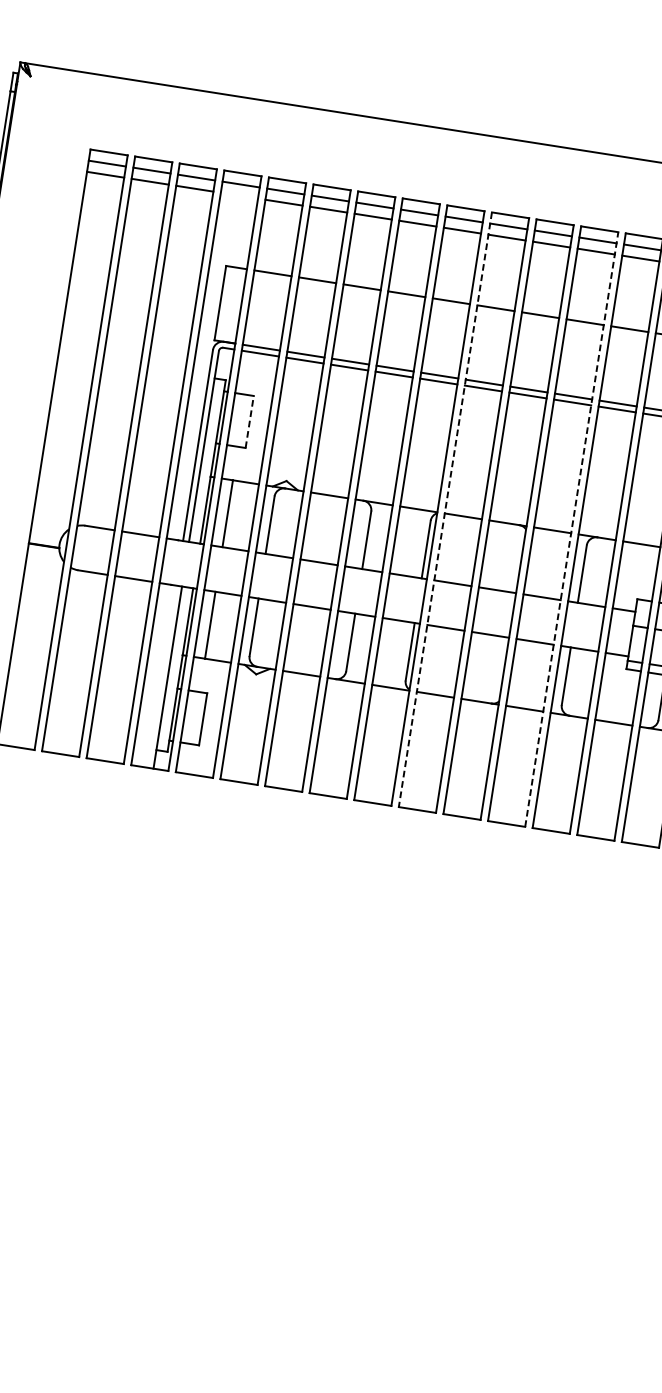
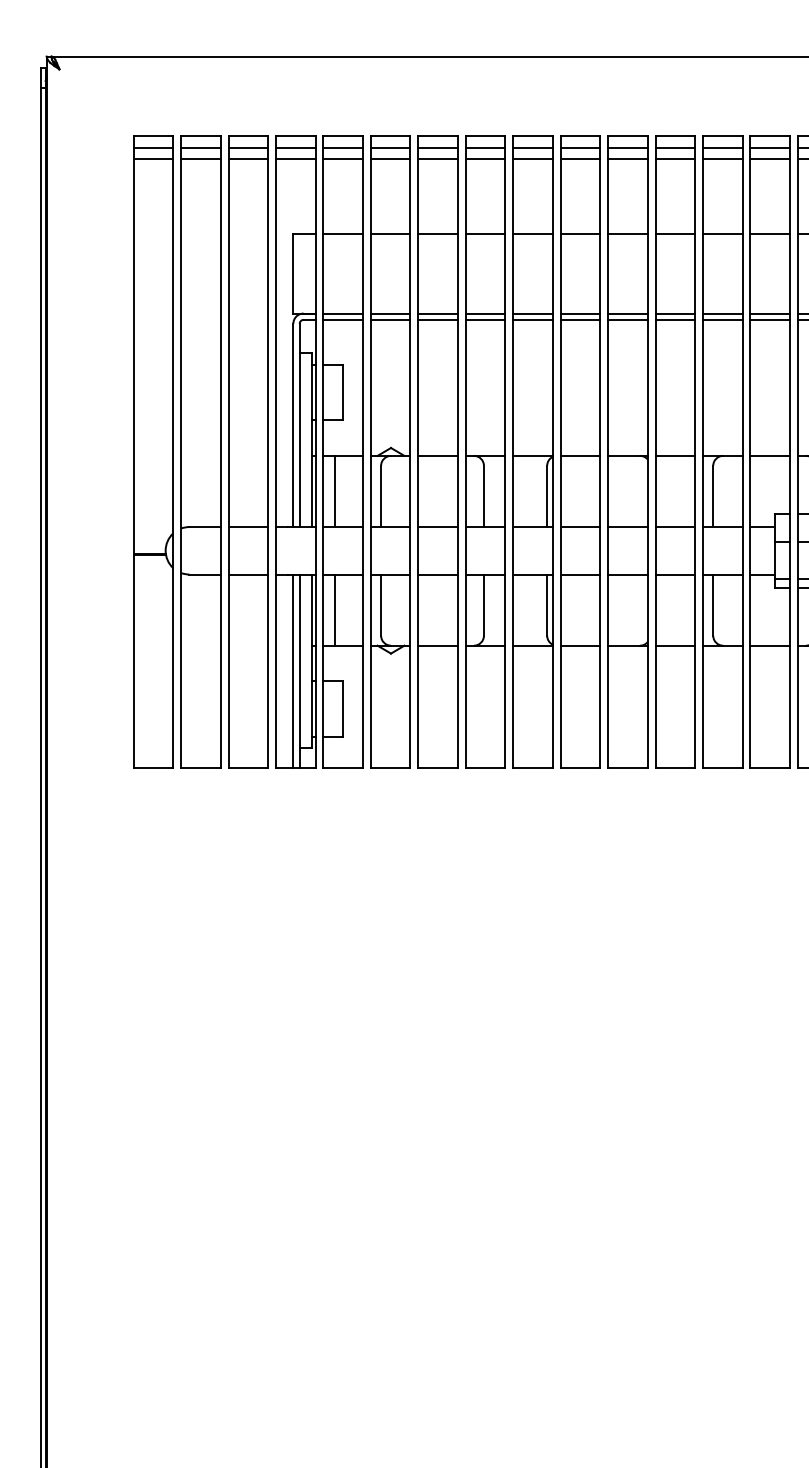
line: (239, 195) -> (295, 159), added
line: (250, 421) -> (343, 392), dashed -> solid
line: (445, 510) -> (560, 452), dashed -> solid
line: (572, 529) -> (695, 451), dashed -> solid
line: (161, 676) -> (293, 671), added

